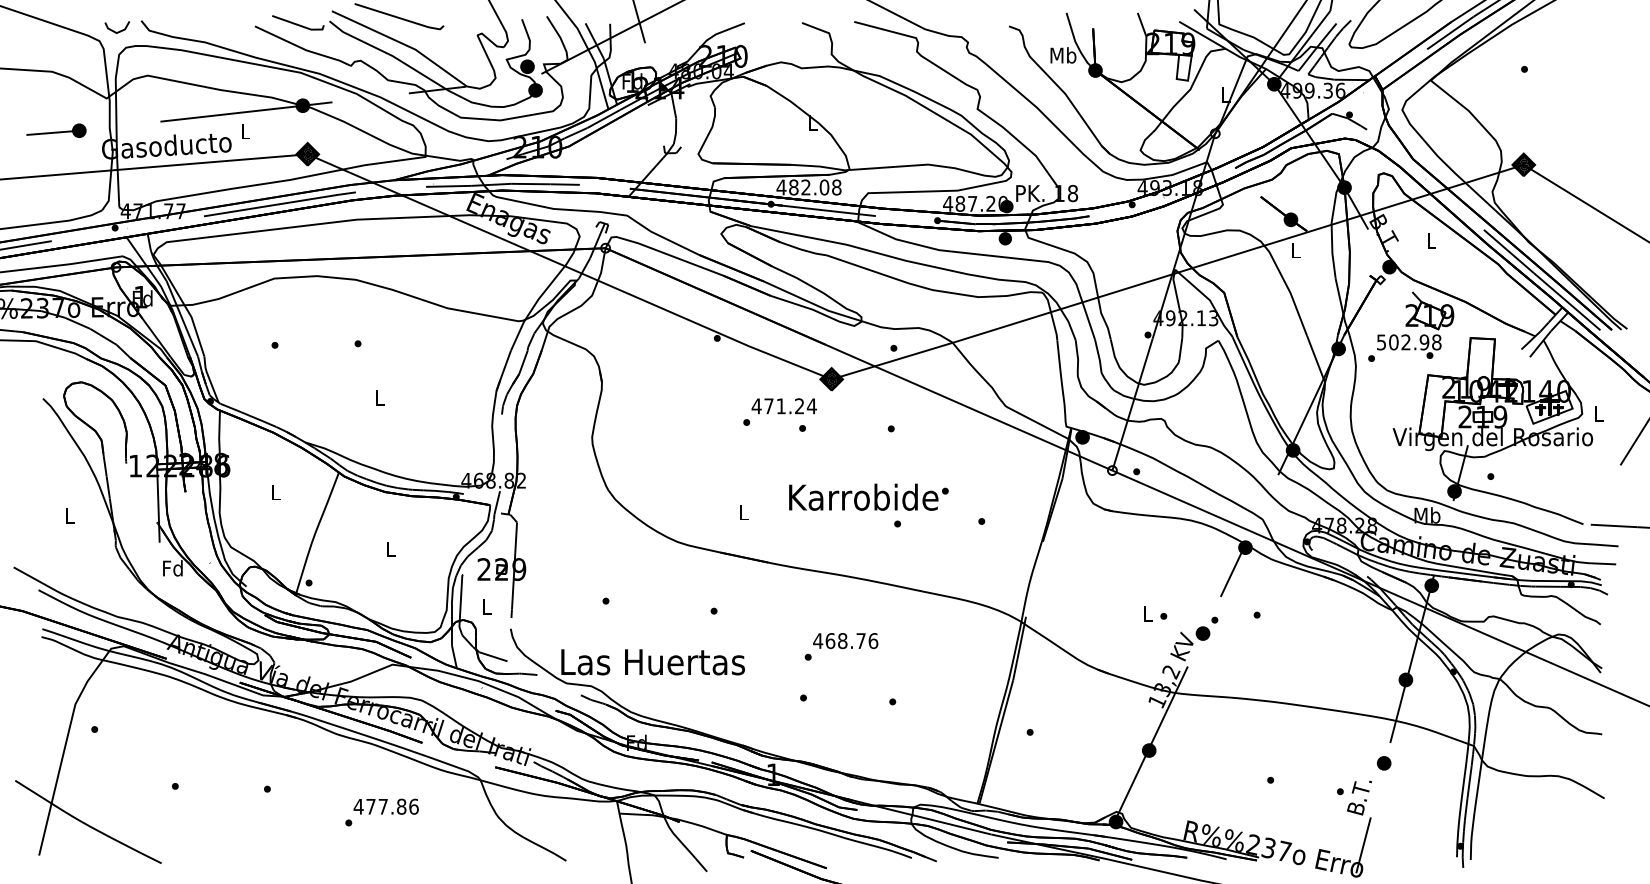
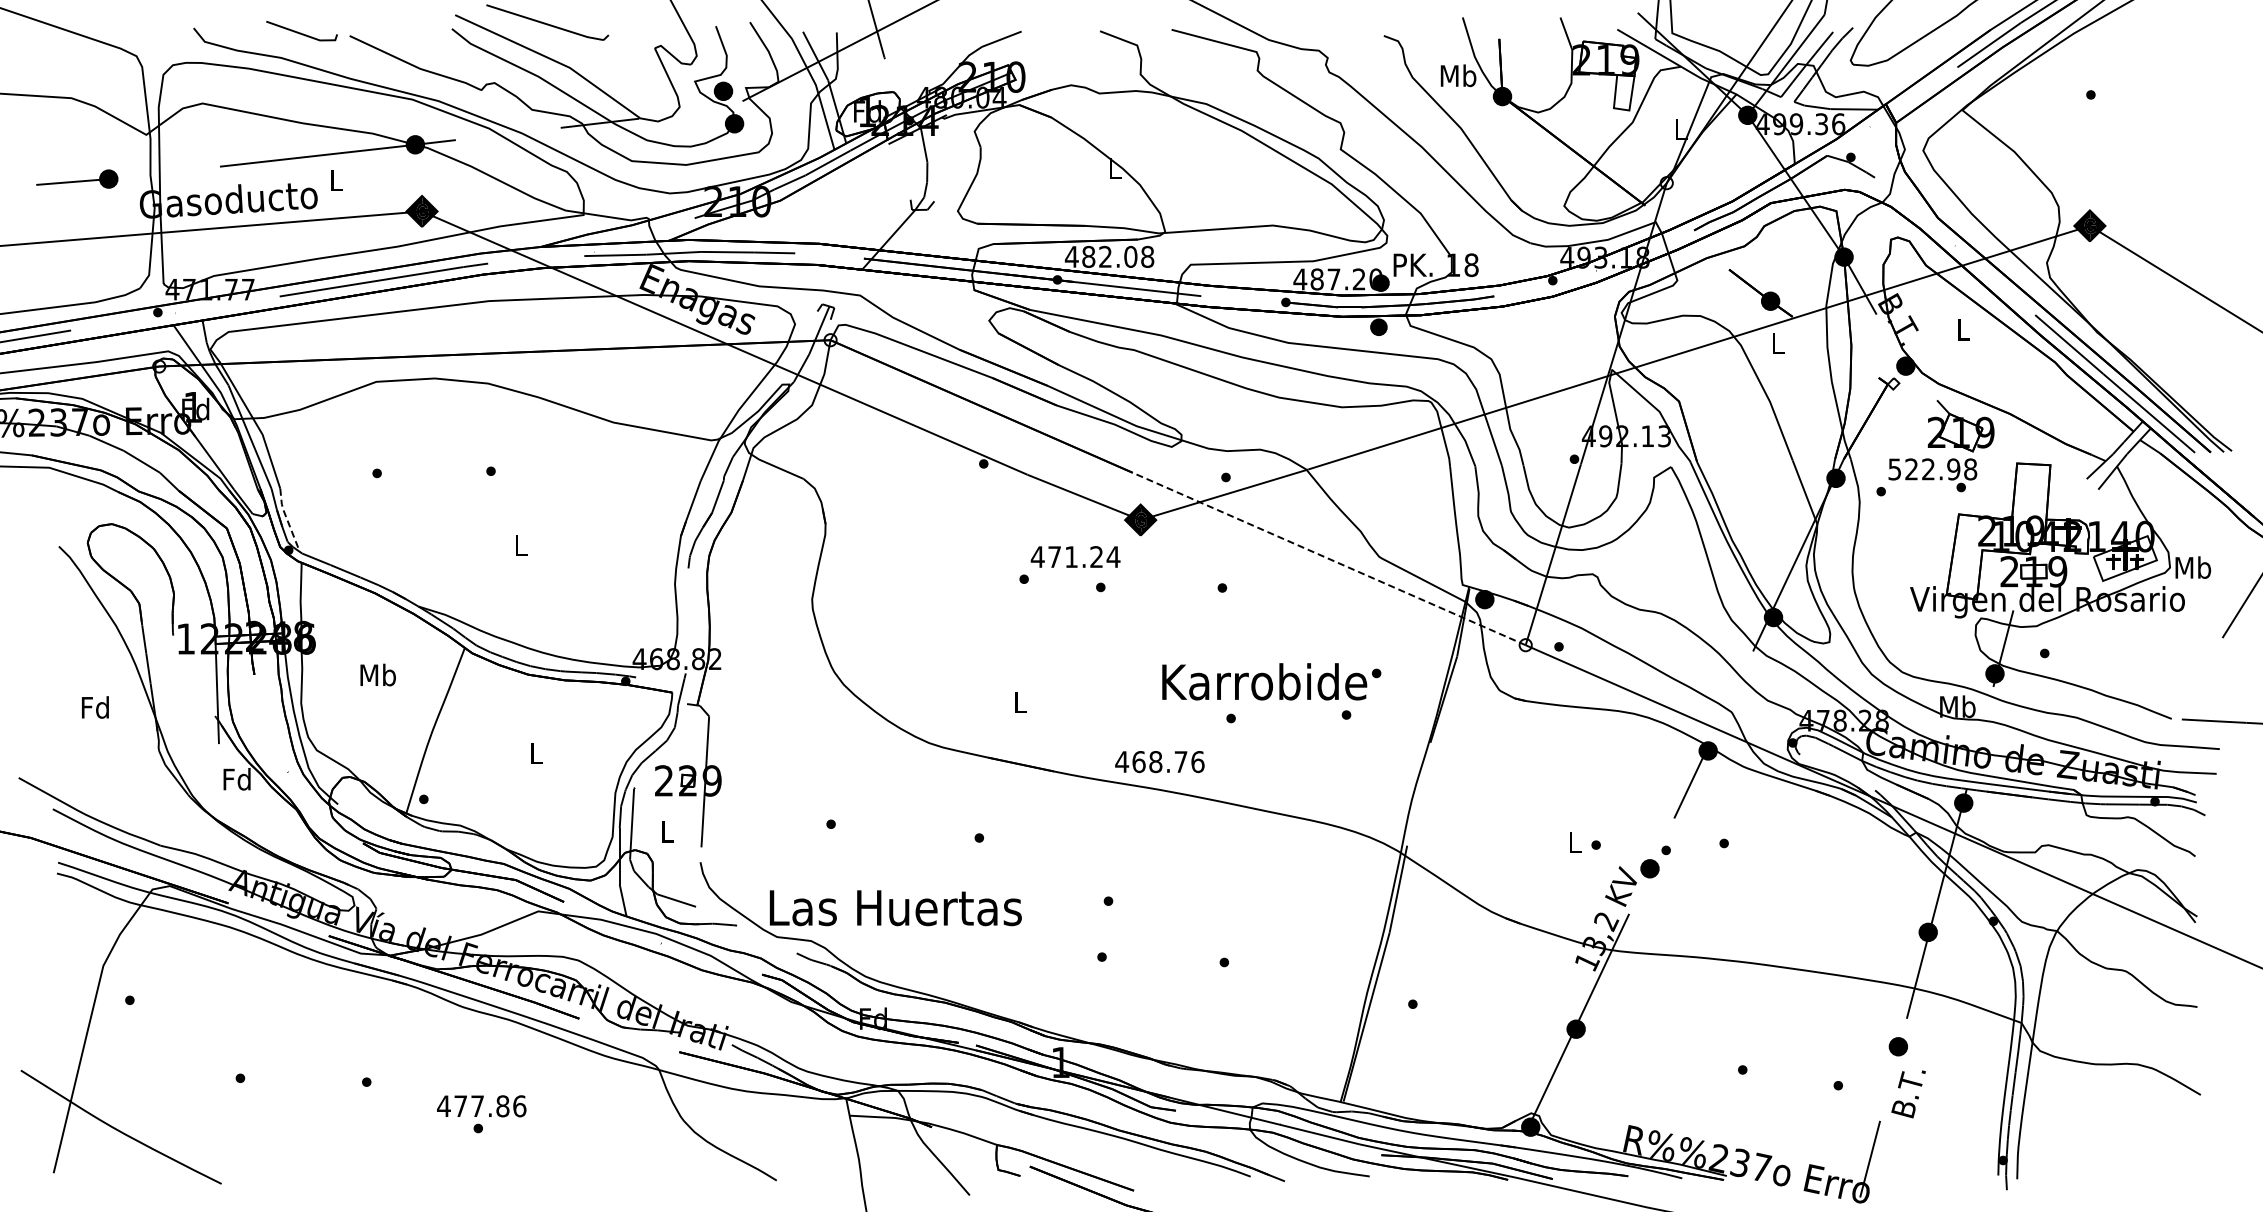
line: (297, 23) -> (300, 32), moved
line: (114, 31) -> (157, 42), removed
text: (1393, 342) -> (1911, 469), 502.98 -> 522.98
line: (209, 378) -> (287, 519), solid -> dashed
line: (969, 408) -> (1329, 559), solid -> dashed
text: (1599, 413) -> (2193, 567), L -> Mb
text: (275, 491) -> (377, 674), L -> Mb
text: (868, 497) -> (1271, 681), moved
text: (68, 516) -> (94, 707), L -> Fd
text: (845, 641) -> (1159, 762), moved
text: (1359, 798) -> (1908, 1094), moved
text: (386, 806) -> (481, 1106), moved

